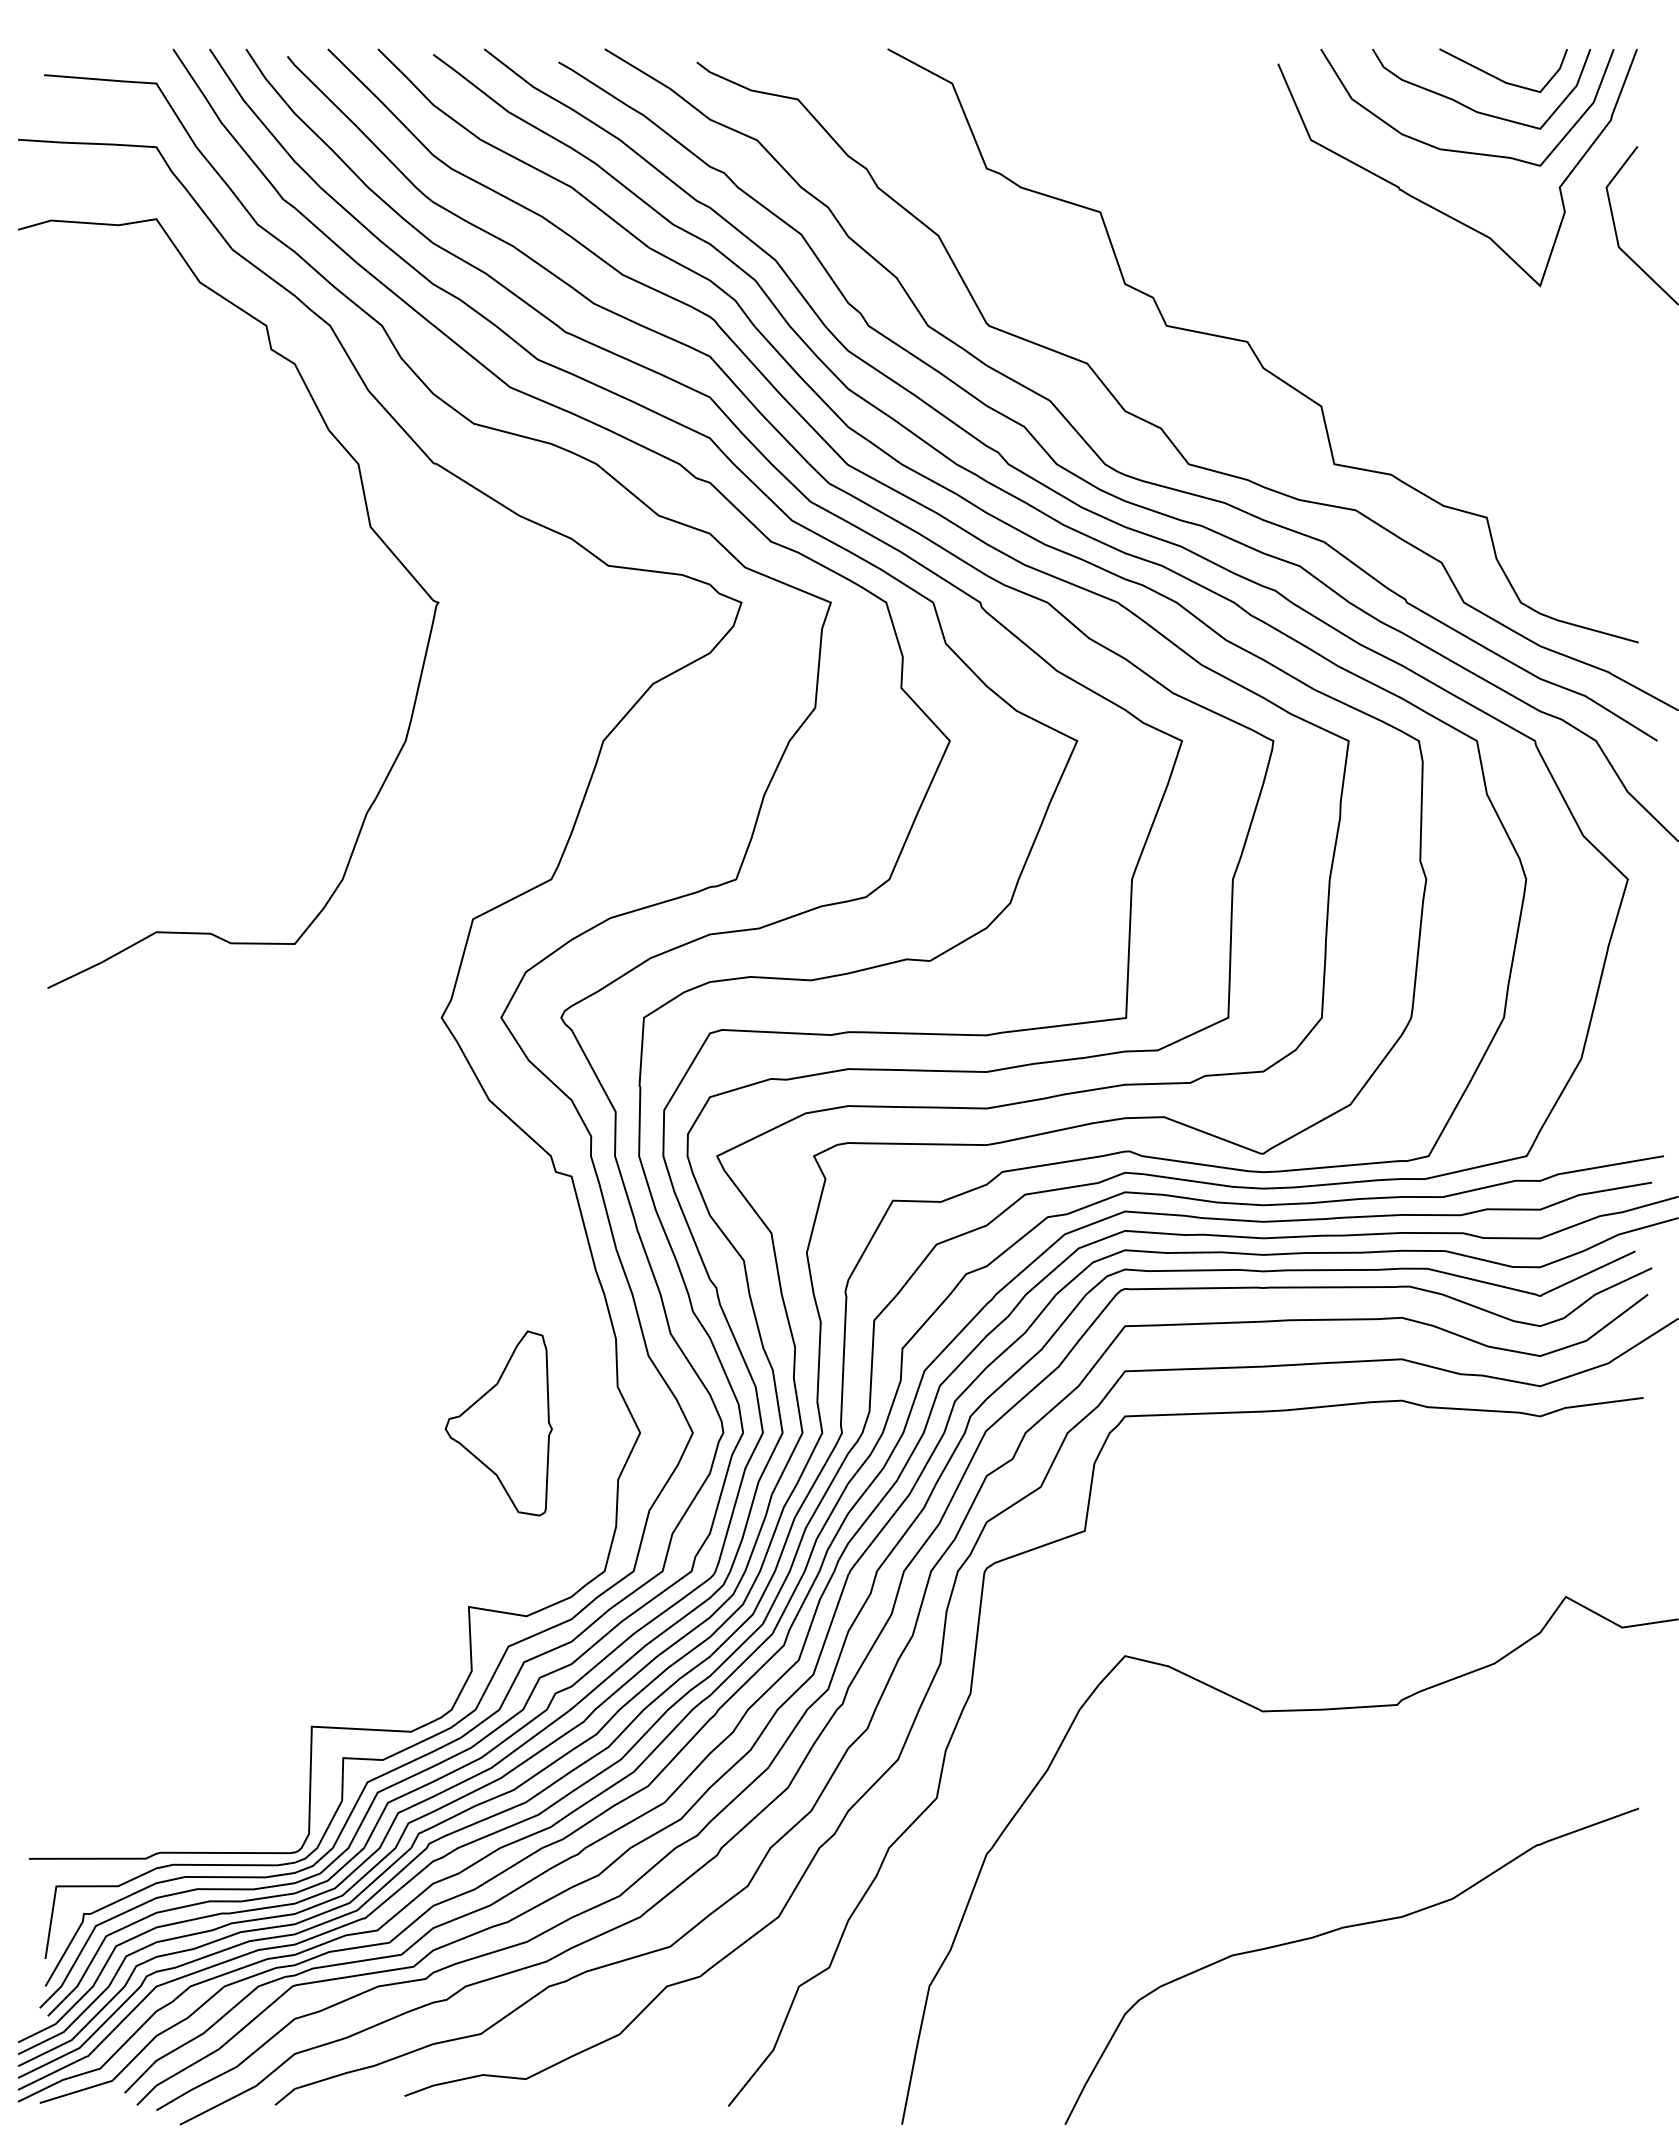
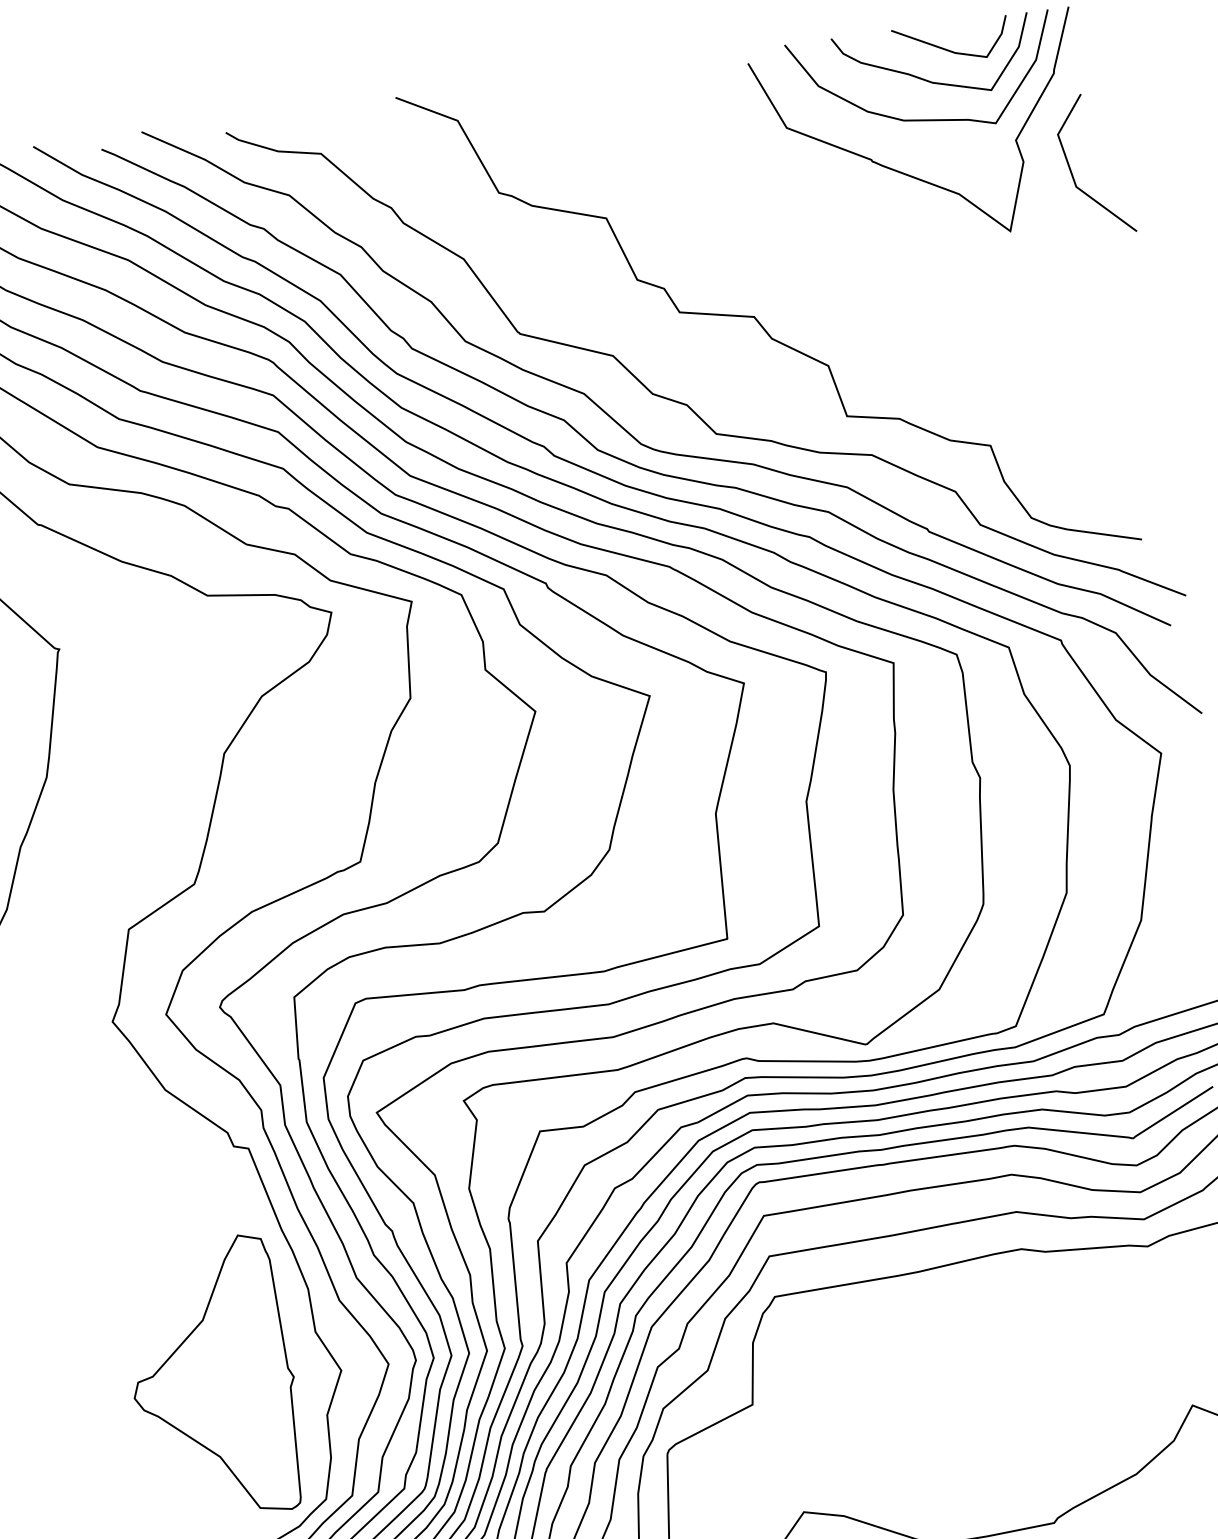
part: (498, 1423) -> (212, 1379), size x1.67

